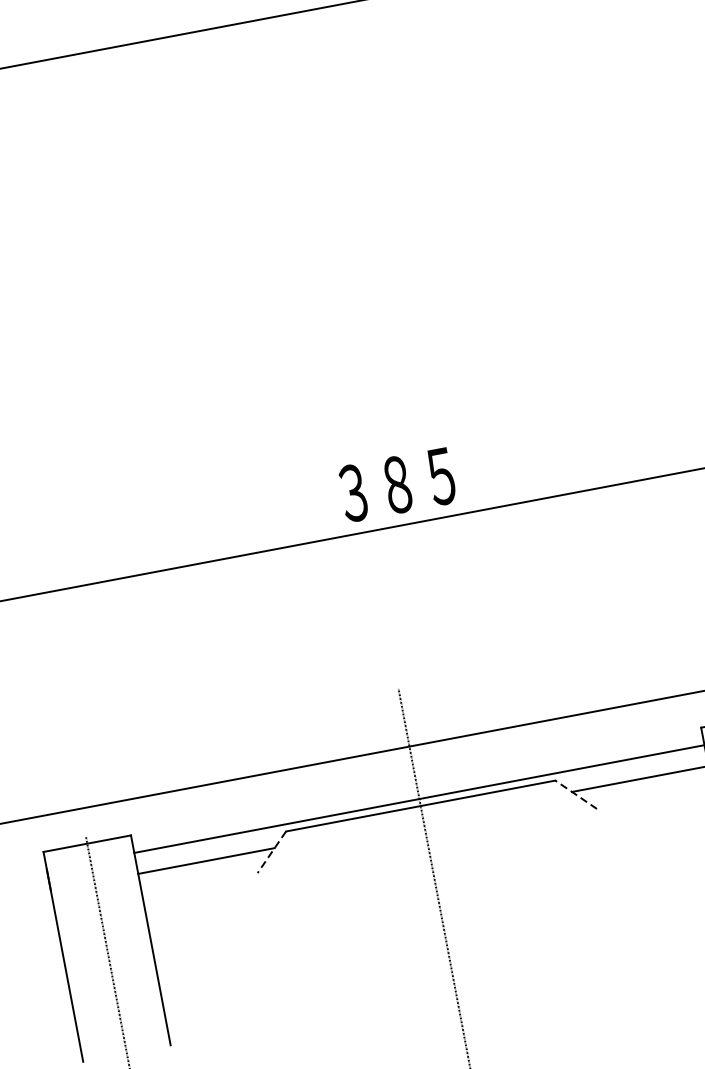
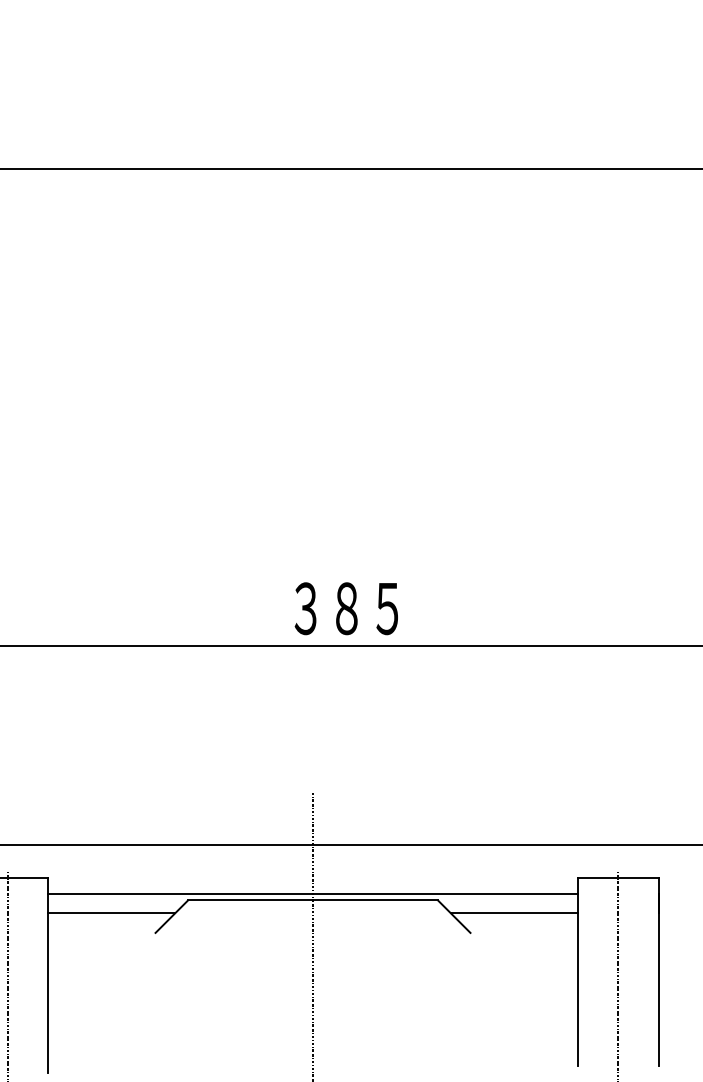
line: (576, 794) -> (454, 916), dashed -> solid
line: (271, 852) -> (171, 916), dashed -> solid

